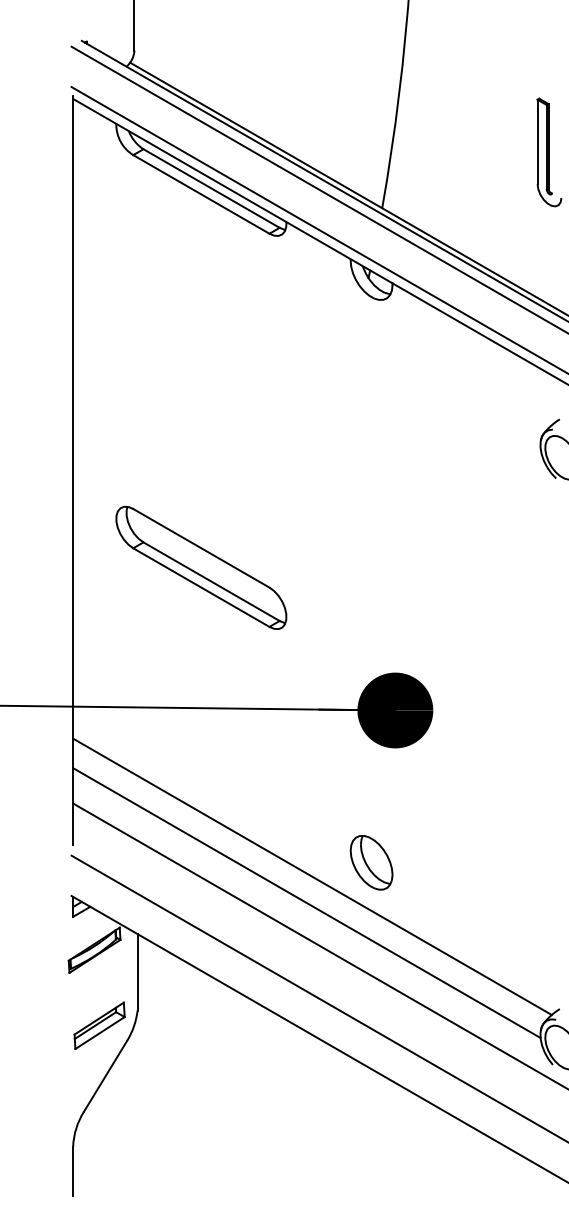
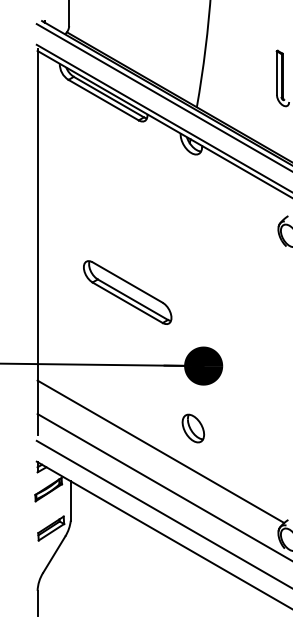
part: (201, 567) -> (127, 292), moved
part: (369, 862) -> (192, 428), moved
line: (305, 901) -> (157, 464), removed

